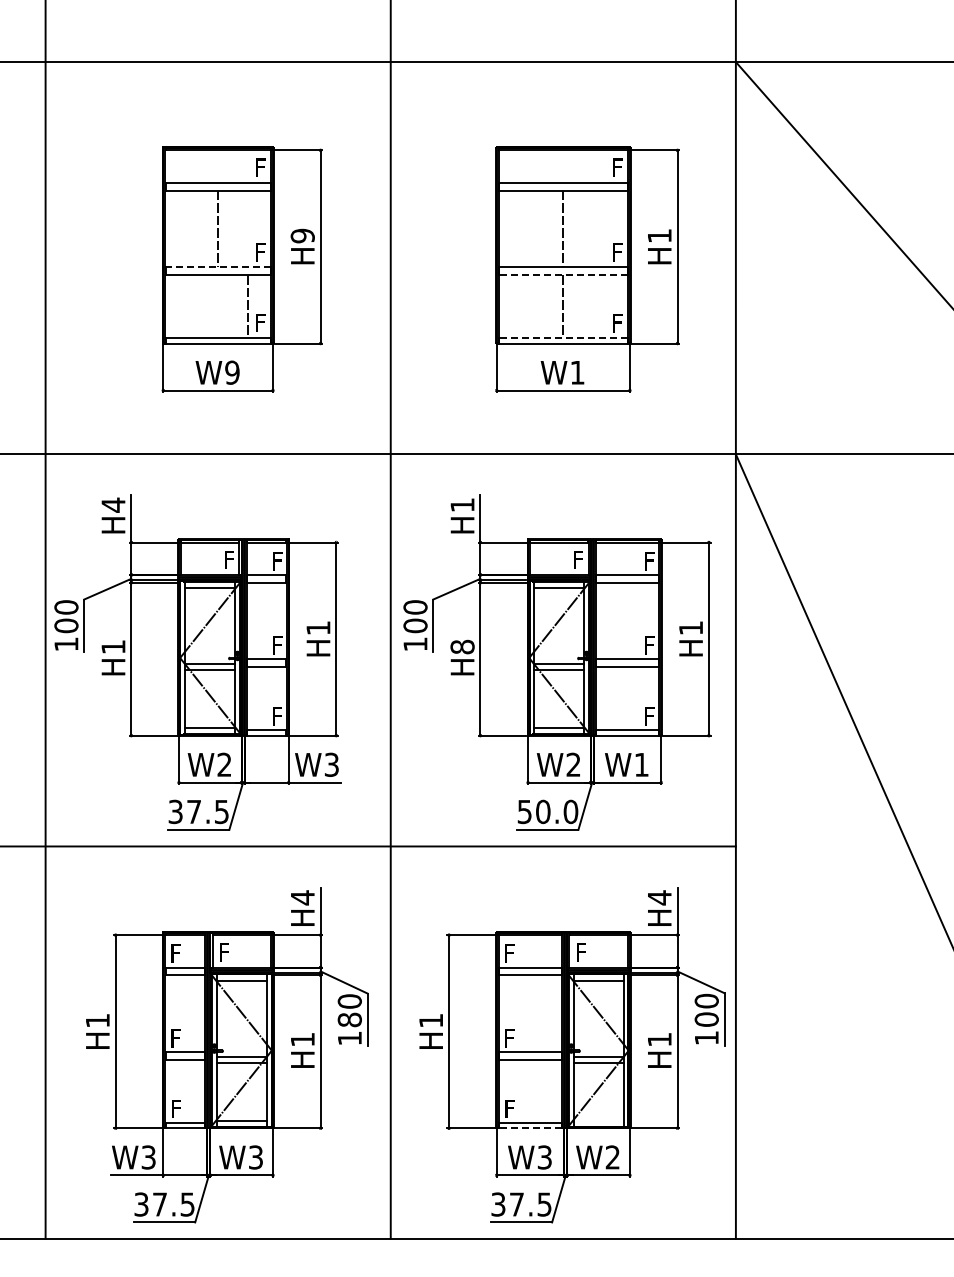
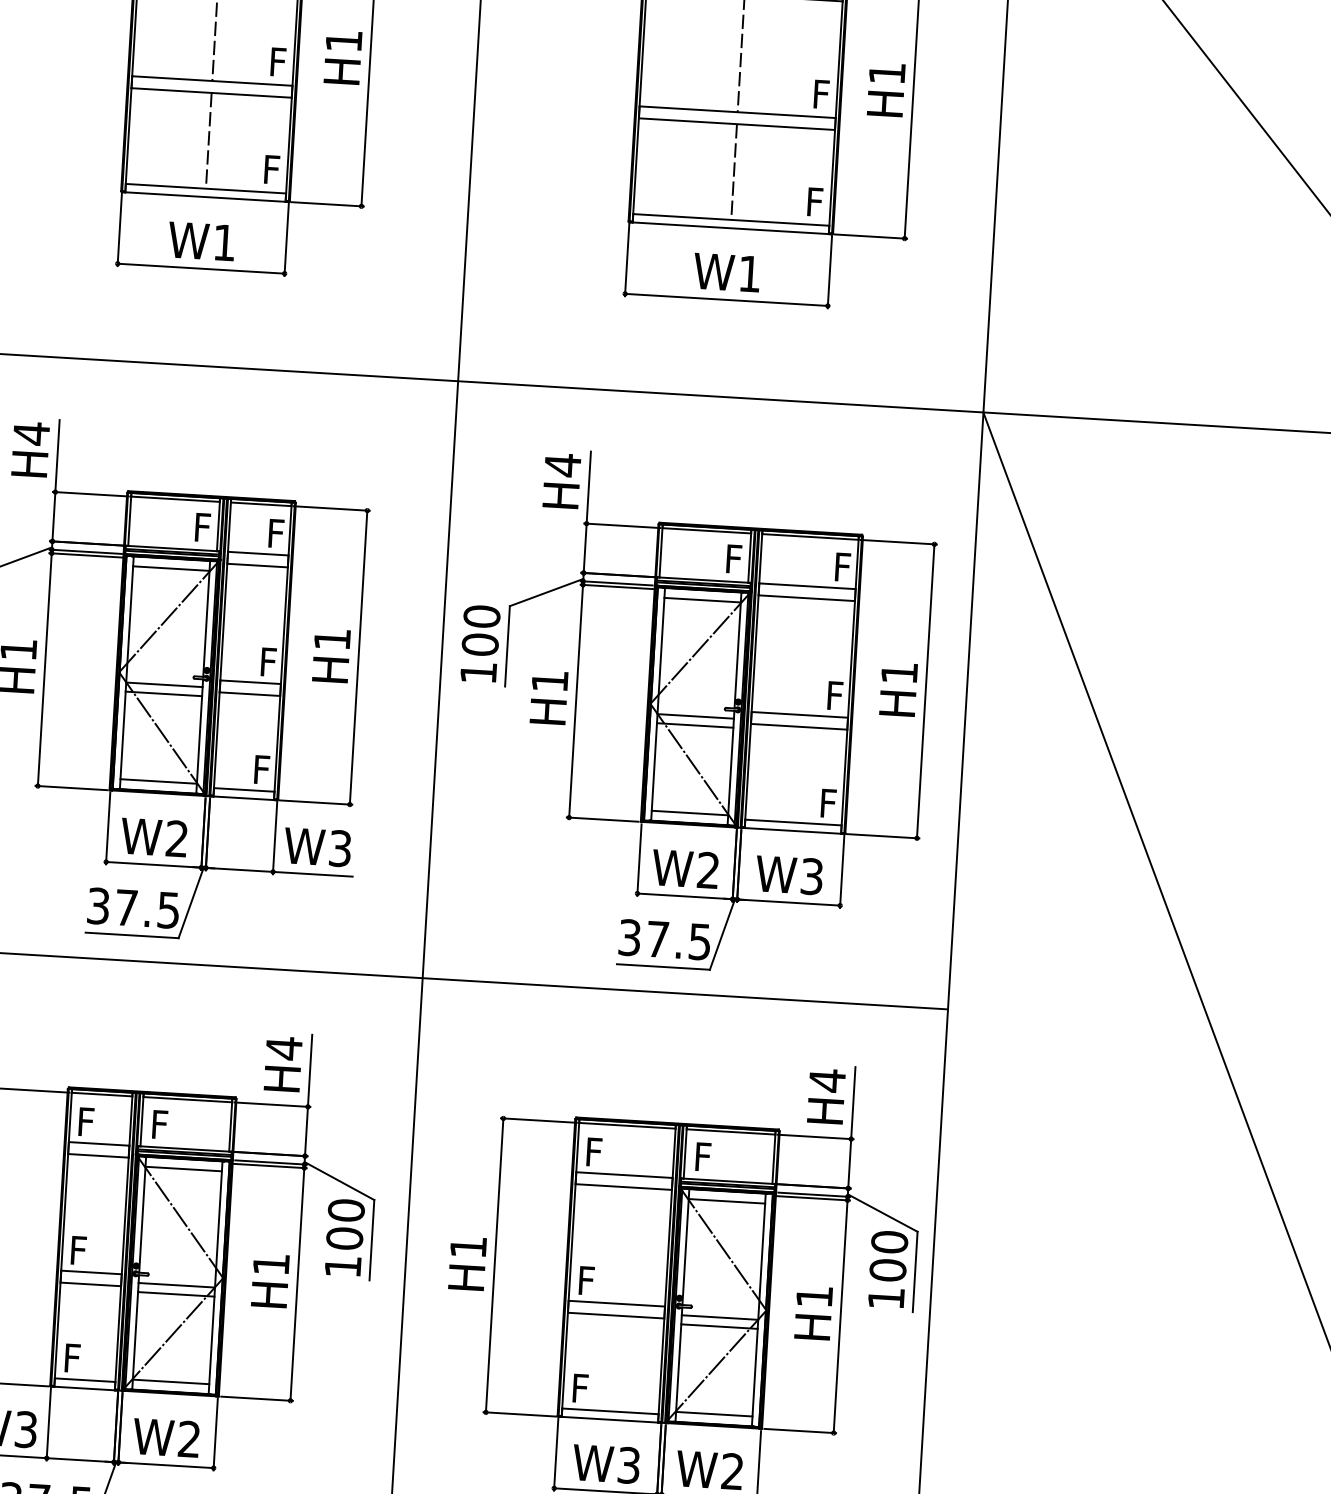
text: (302, 235) -> (343, 40), H9 -> H1
line: (218, 267) -> (212, 81), dashed -> solid
line: (562, 275) -> (735, 124), dashed -> solid
line: (248, 306) -> (209, 140), moved
line: (562, 338) -> (730, 220), dashed -> solid
text: (232, 372) -> (224, 242), W9 -> W1
text: (462, 504) -> (562, 464), H1 -> H4
text: (462, 646) -> (549, 680), H8 -> H1
text: (641, 764) -> (811, 876), W1 -> W3
text: (548, 811) -> (665, 939), 50.0 -> 37.5
text: (349, 1019) -> (344, 1237), 180 -> 100
line: (598, 1120) -> (714, 1414), added
line: (530, 1128) -> (609, 1420), dashed -> solid
text: (255, 1157) -> (188, 1439), W3 -> W2

